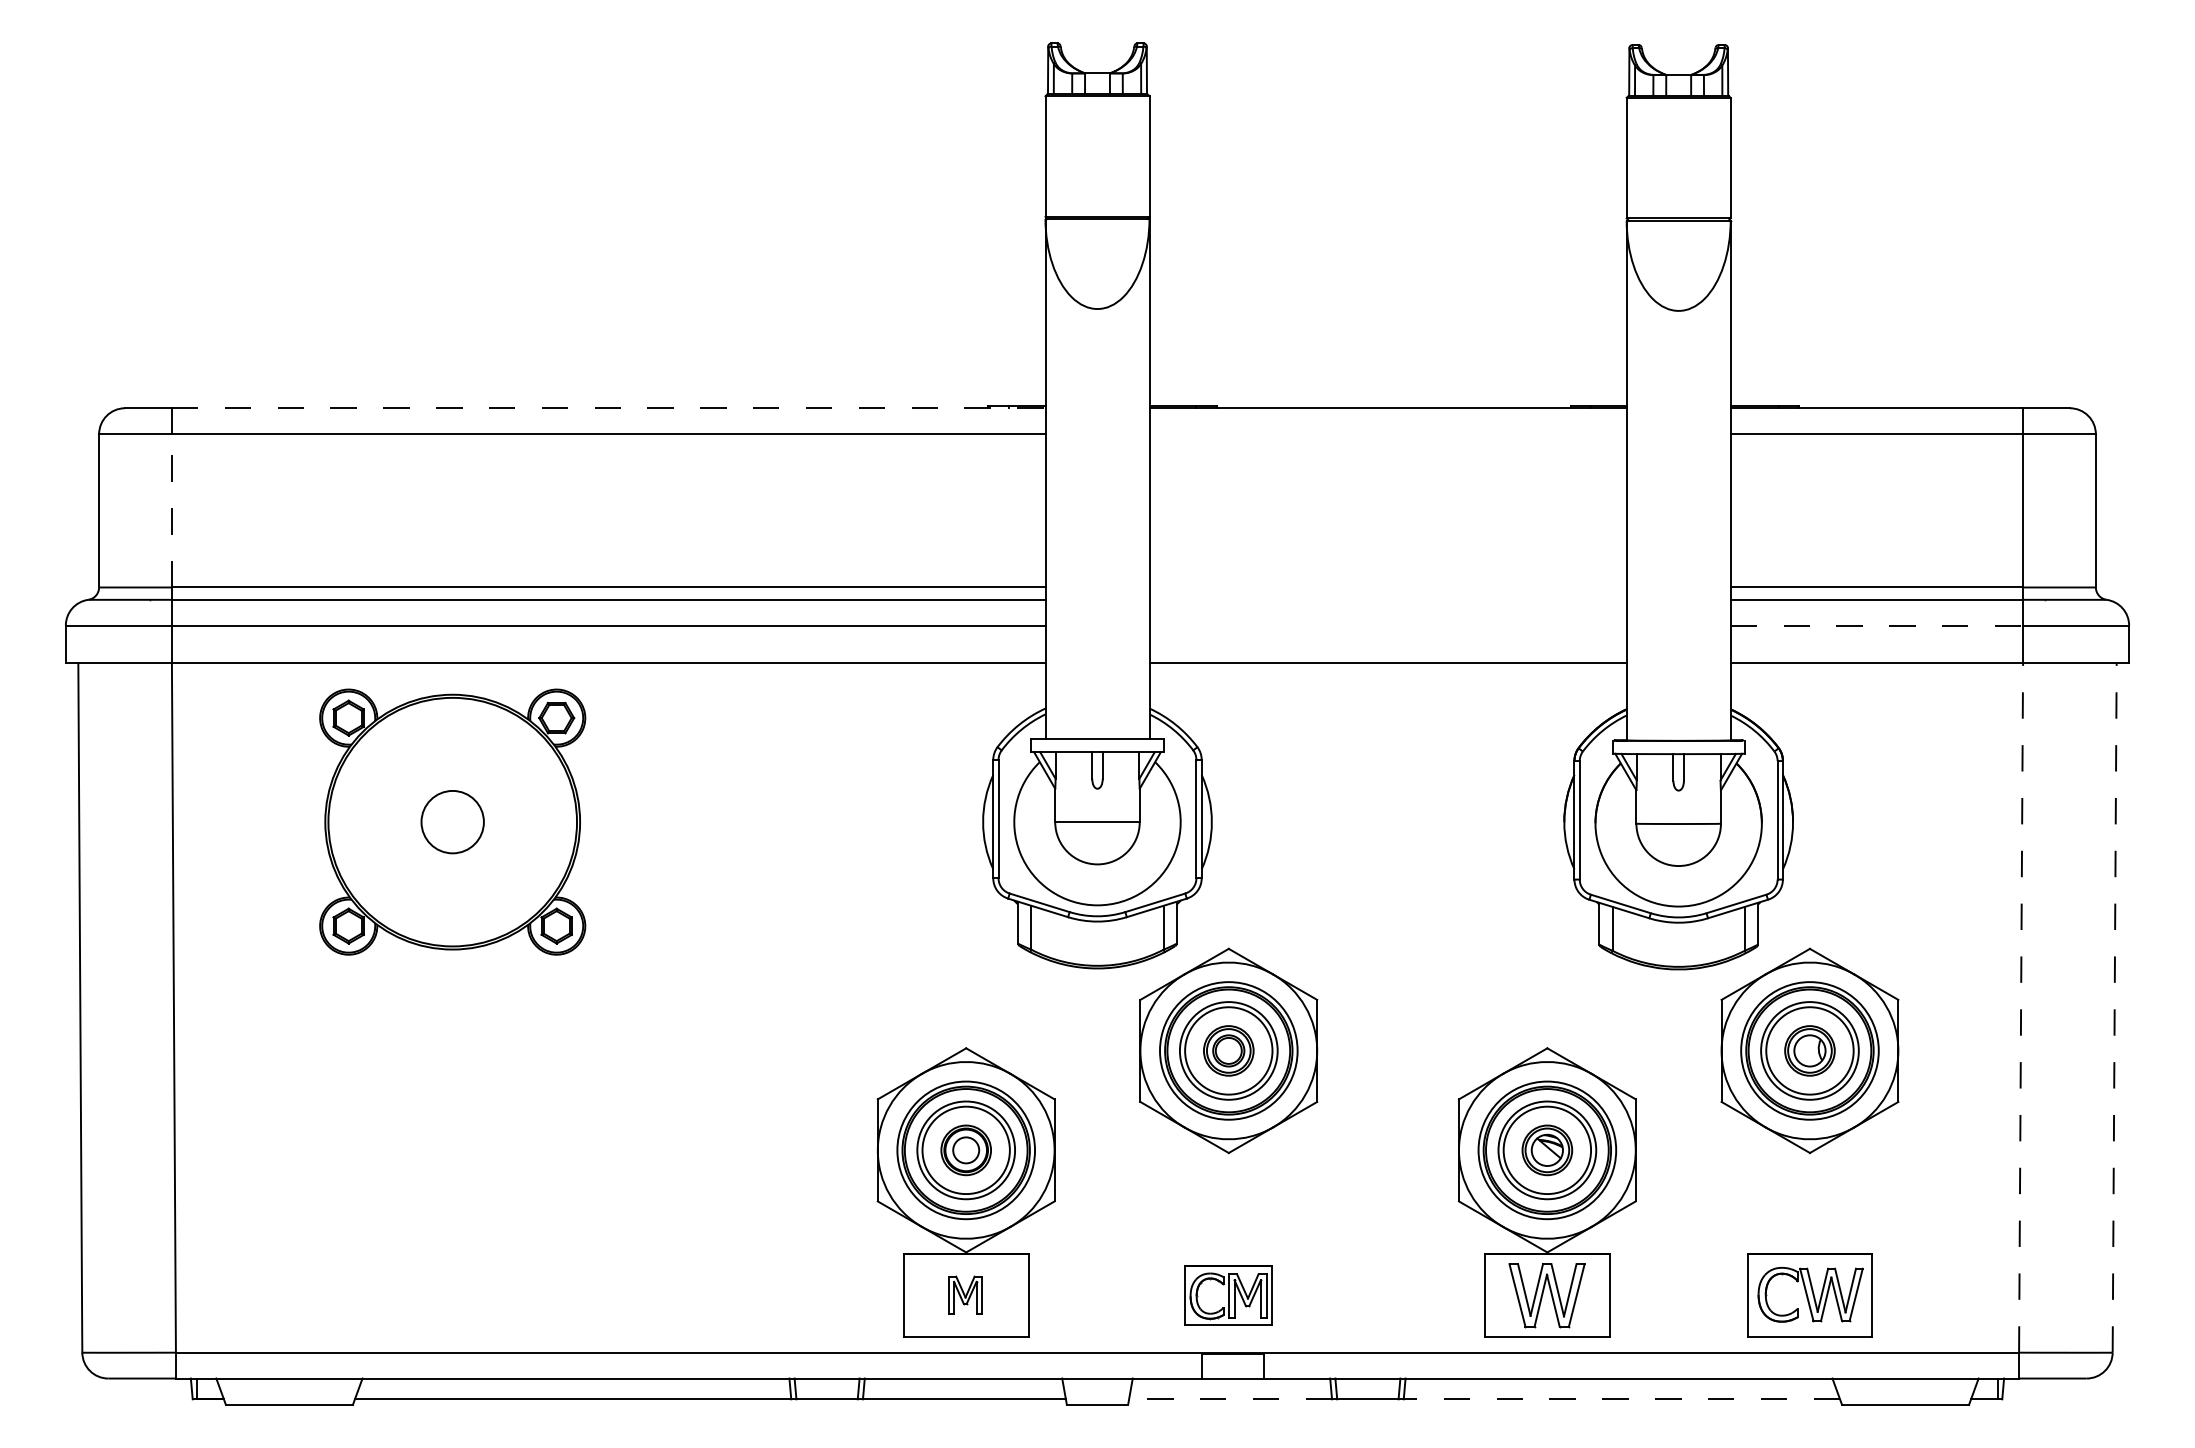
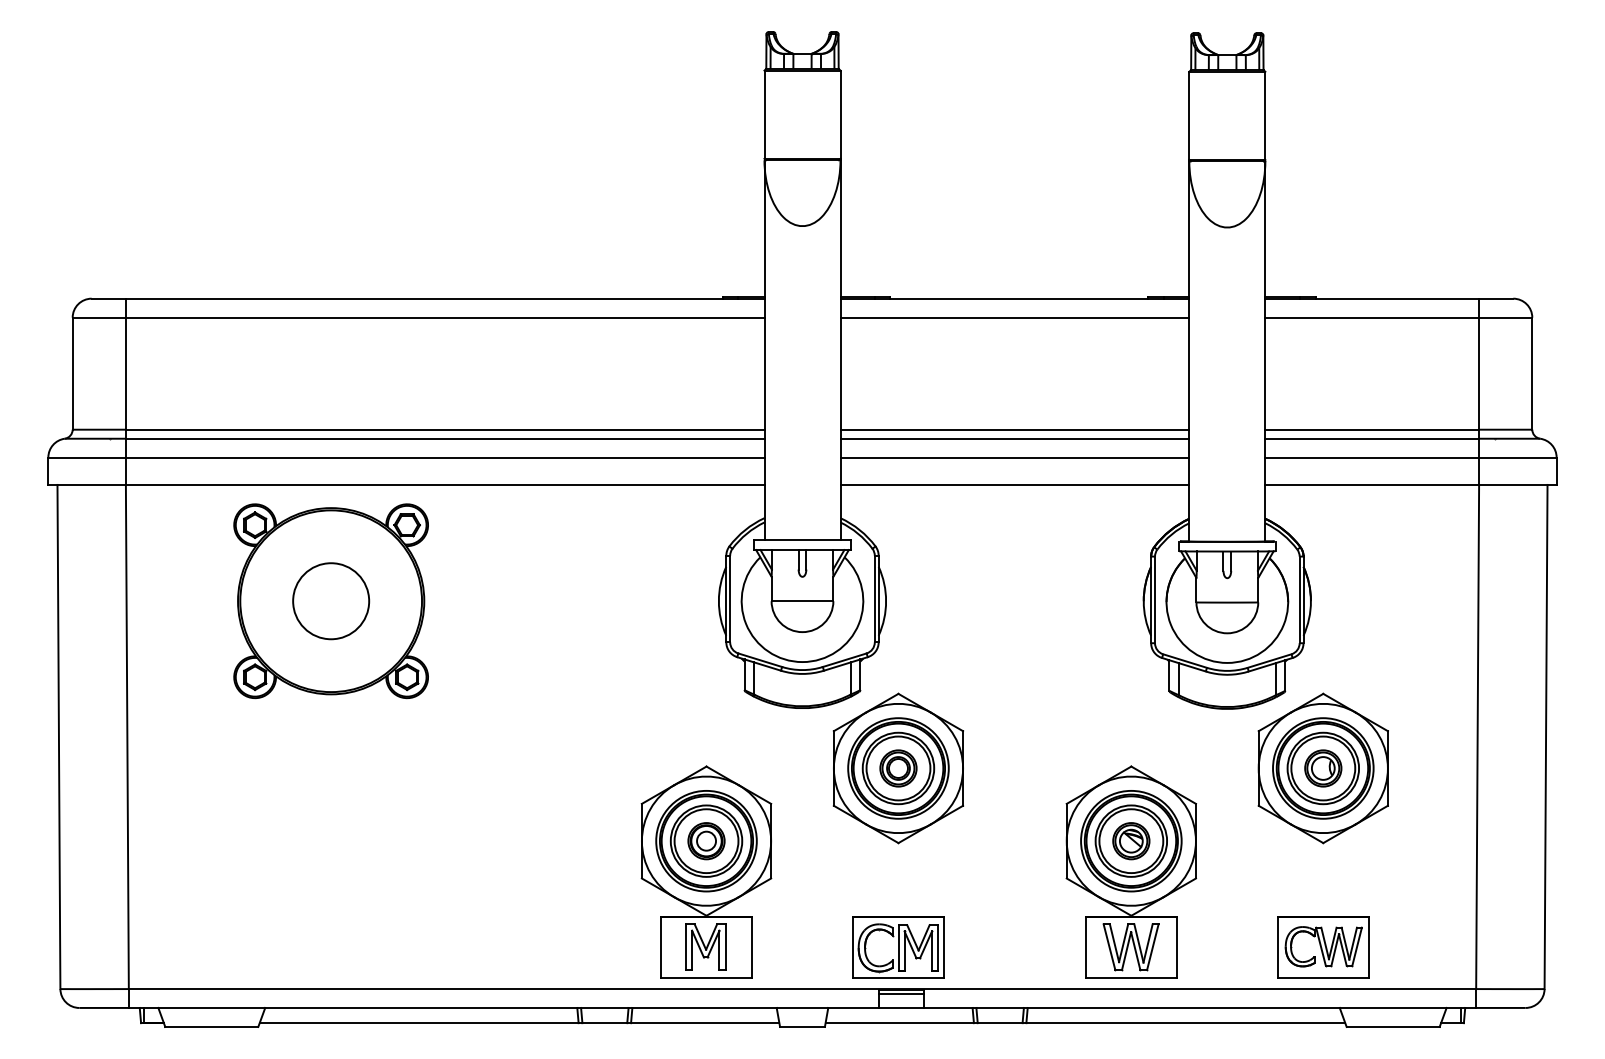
line: (608, 408) -> (445, 298), dashed -> solid
line: (1387, 434) -> (1014, 317), added
line: (171, 510) -> (125, 373), dashed -> solid
line: (1387, 587) -> (1014, 429), added
line: (1387, 599) -> (1014, 438), added
line: (1387, 625) -> (1014, 457), added
line: (1877, 625) -> (1372, 457), dashed -> solid
circle: (452, 822) -> (331, 601), size x1.67
line: (2021, 1007) -> (1477, 736), dashed -> solid
line: (2114, 1007) -> (1545, 736), dashed -> solid
part: (965, 1295) -> (706, 947), size x1.67
part: (1228, 1295) -> (898, 947), size x1.43
line: (1232, 1358) -> (901, 993), added
line: (1230, 1399) -> (899, 1023), dashed -> solid
line: (1621, 1399) -> (1185, 1023), dashed -> solid

